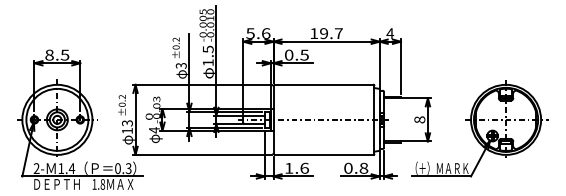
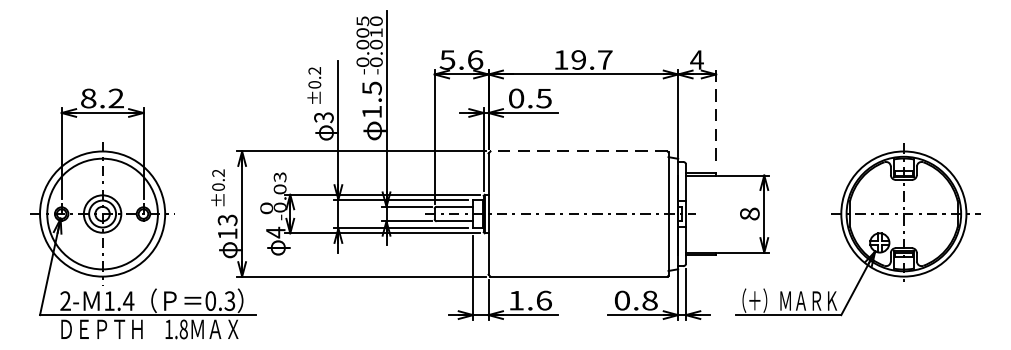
text: (64, 54) -> (115, 97), 8.5 -> 8.2
line: (400, 67) -> (715, 120), solid -> dashed
line: (324, 84) -> (579, 150), solid -> dashed

